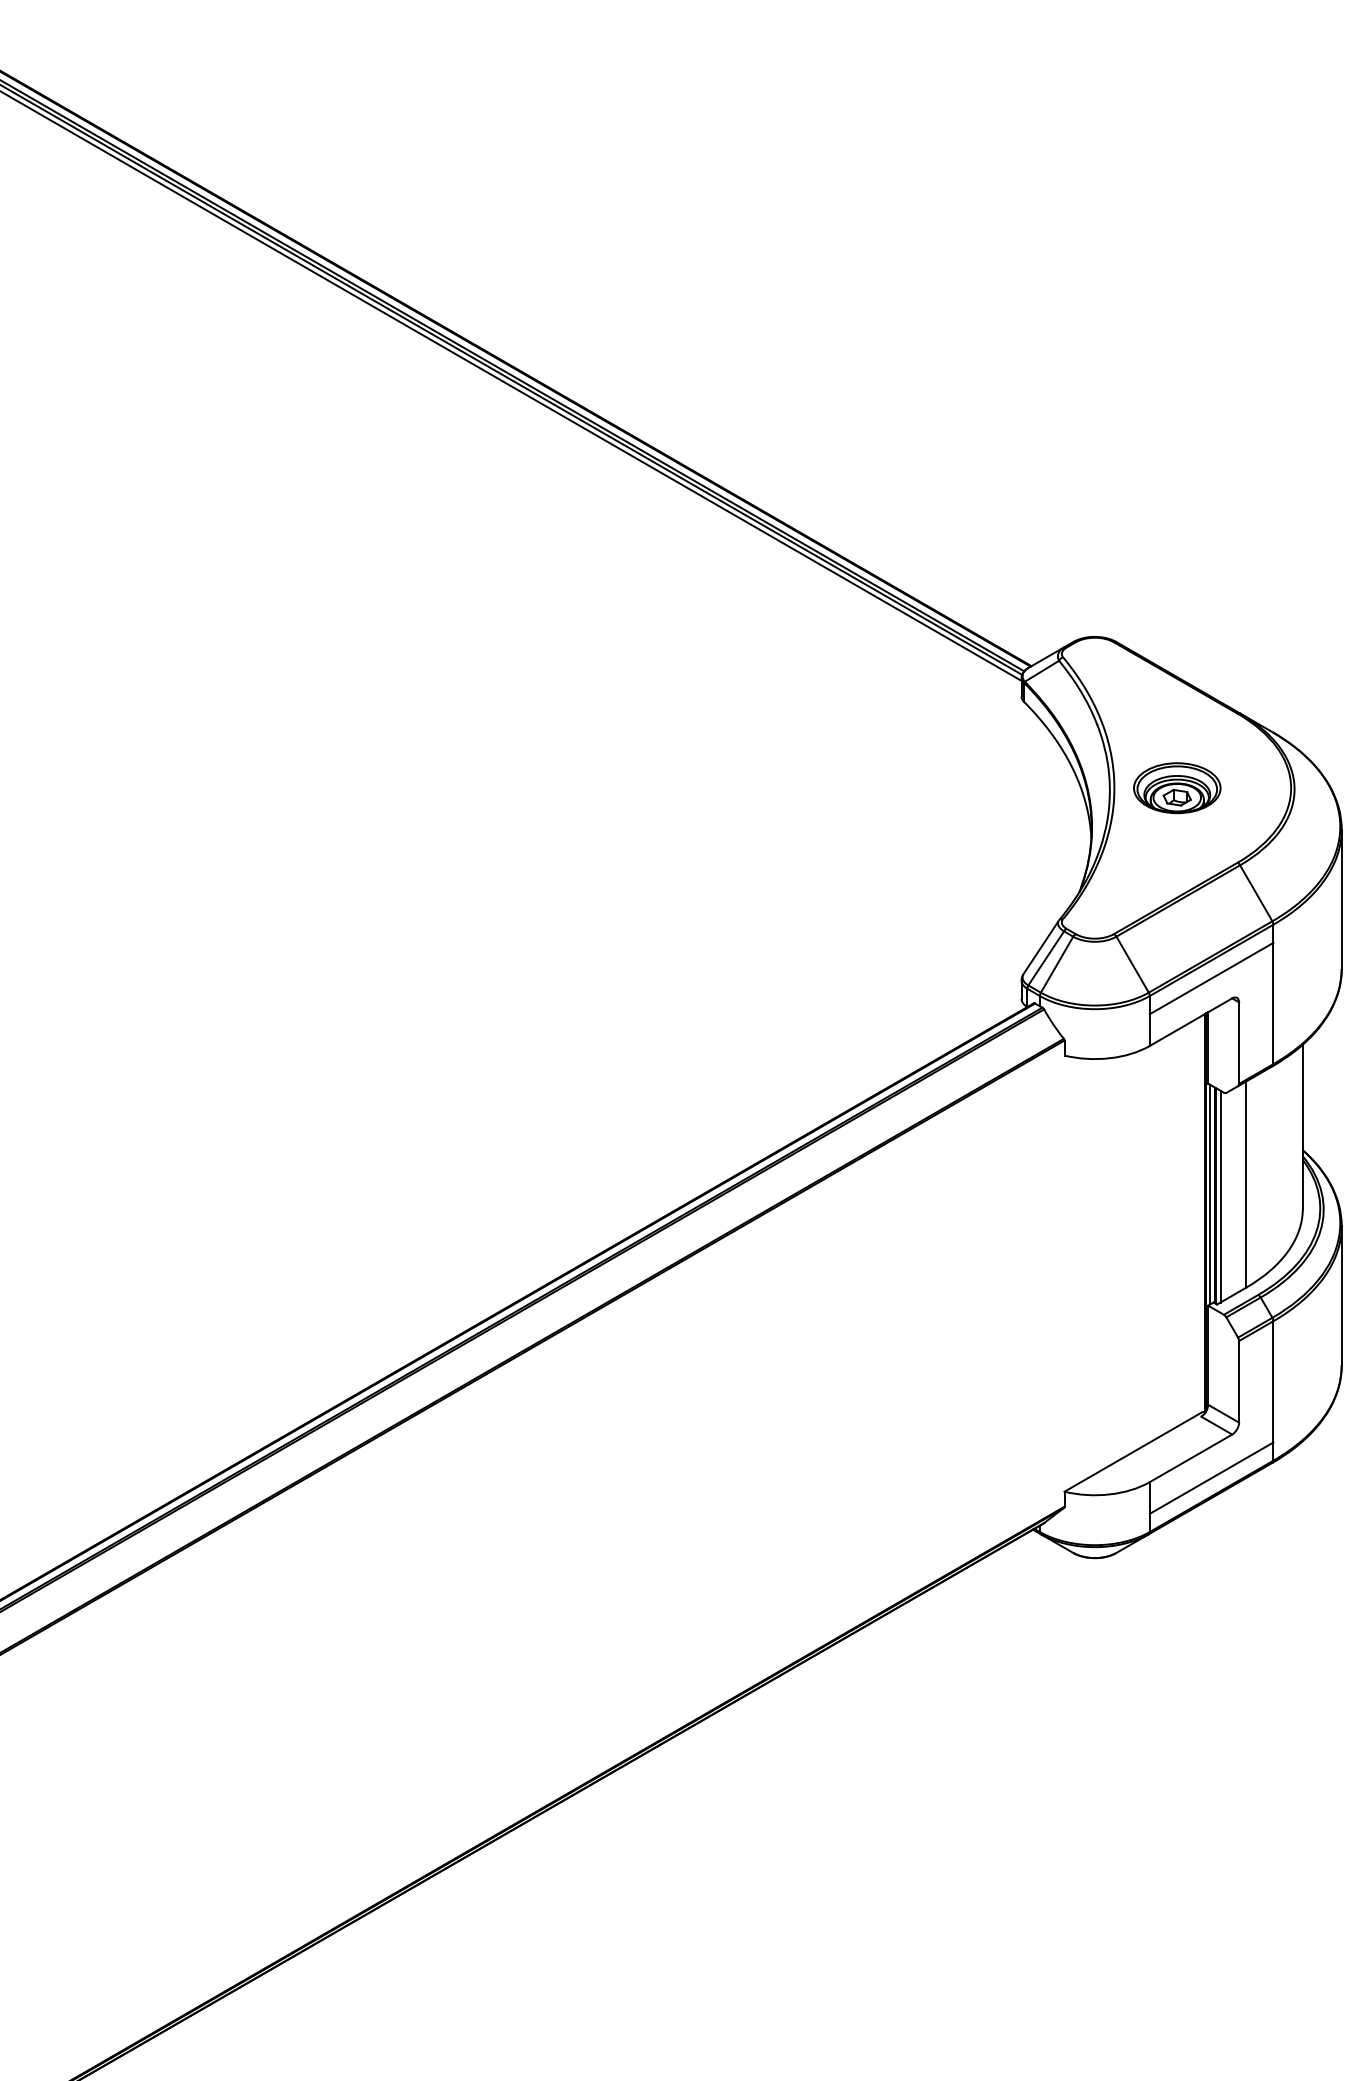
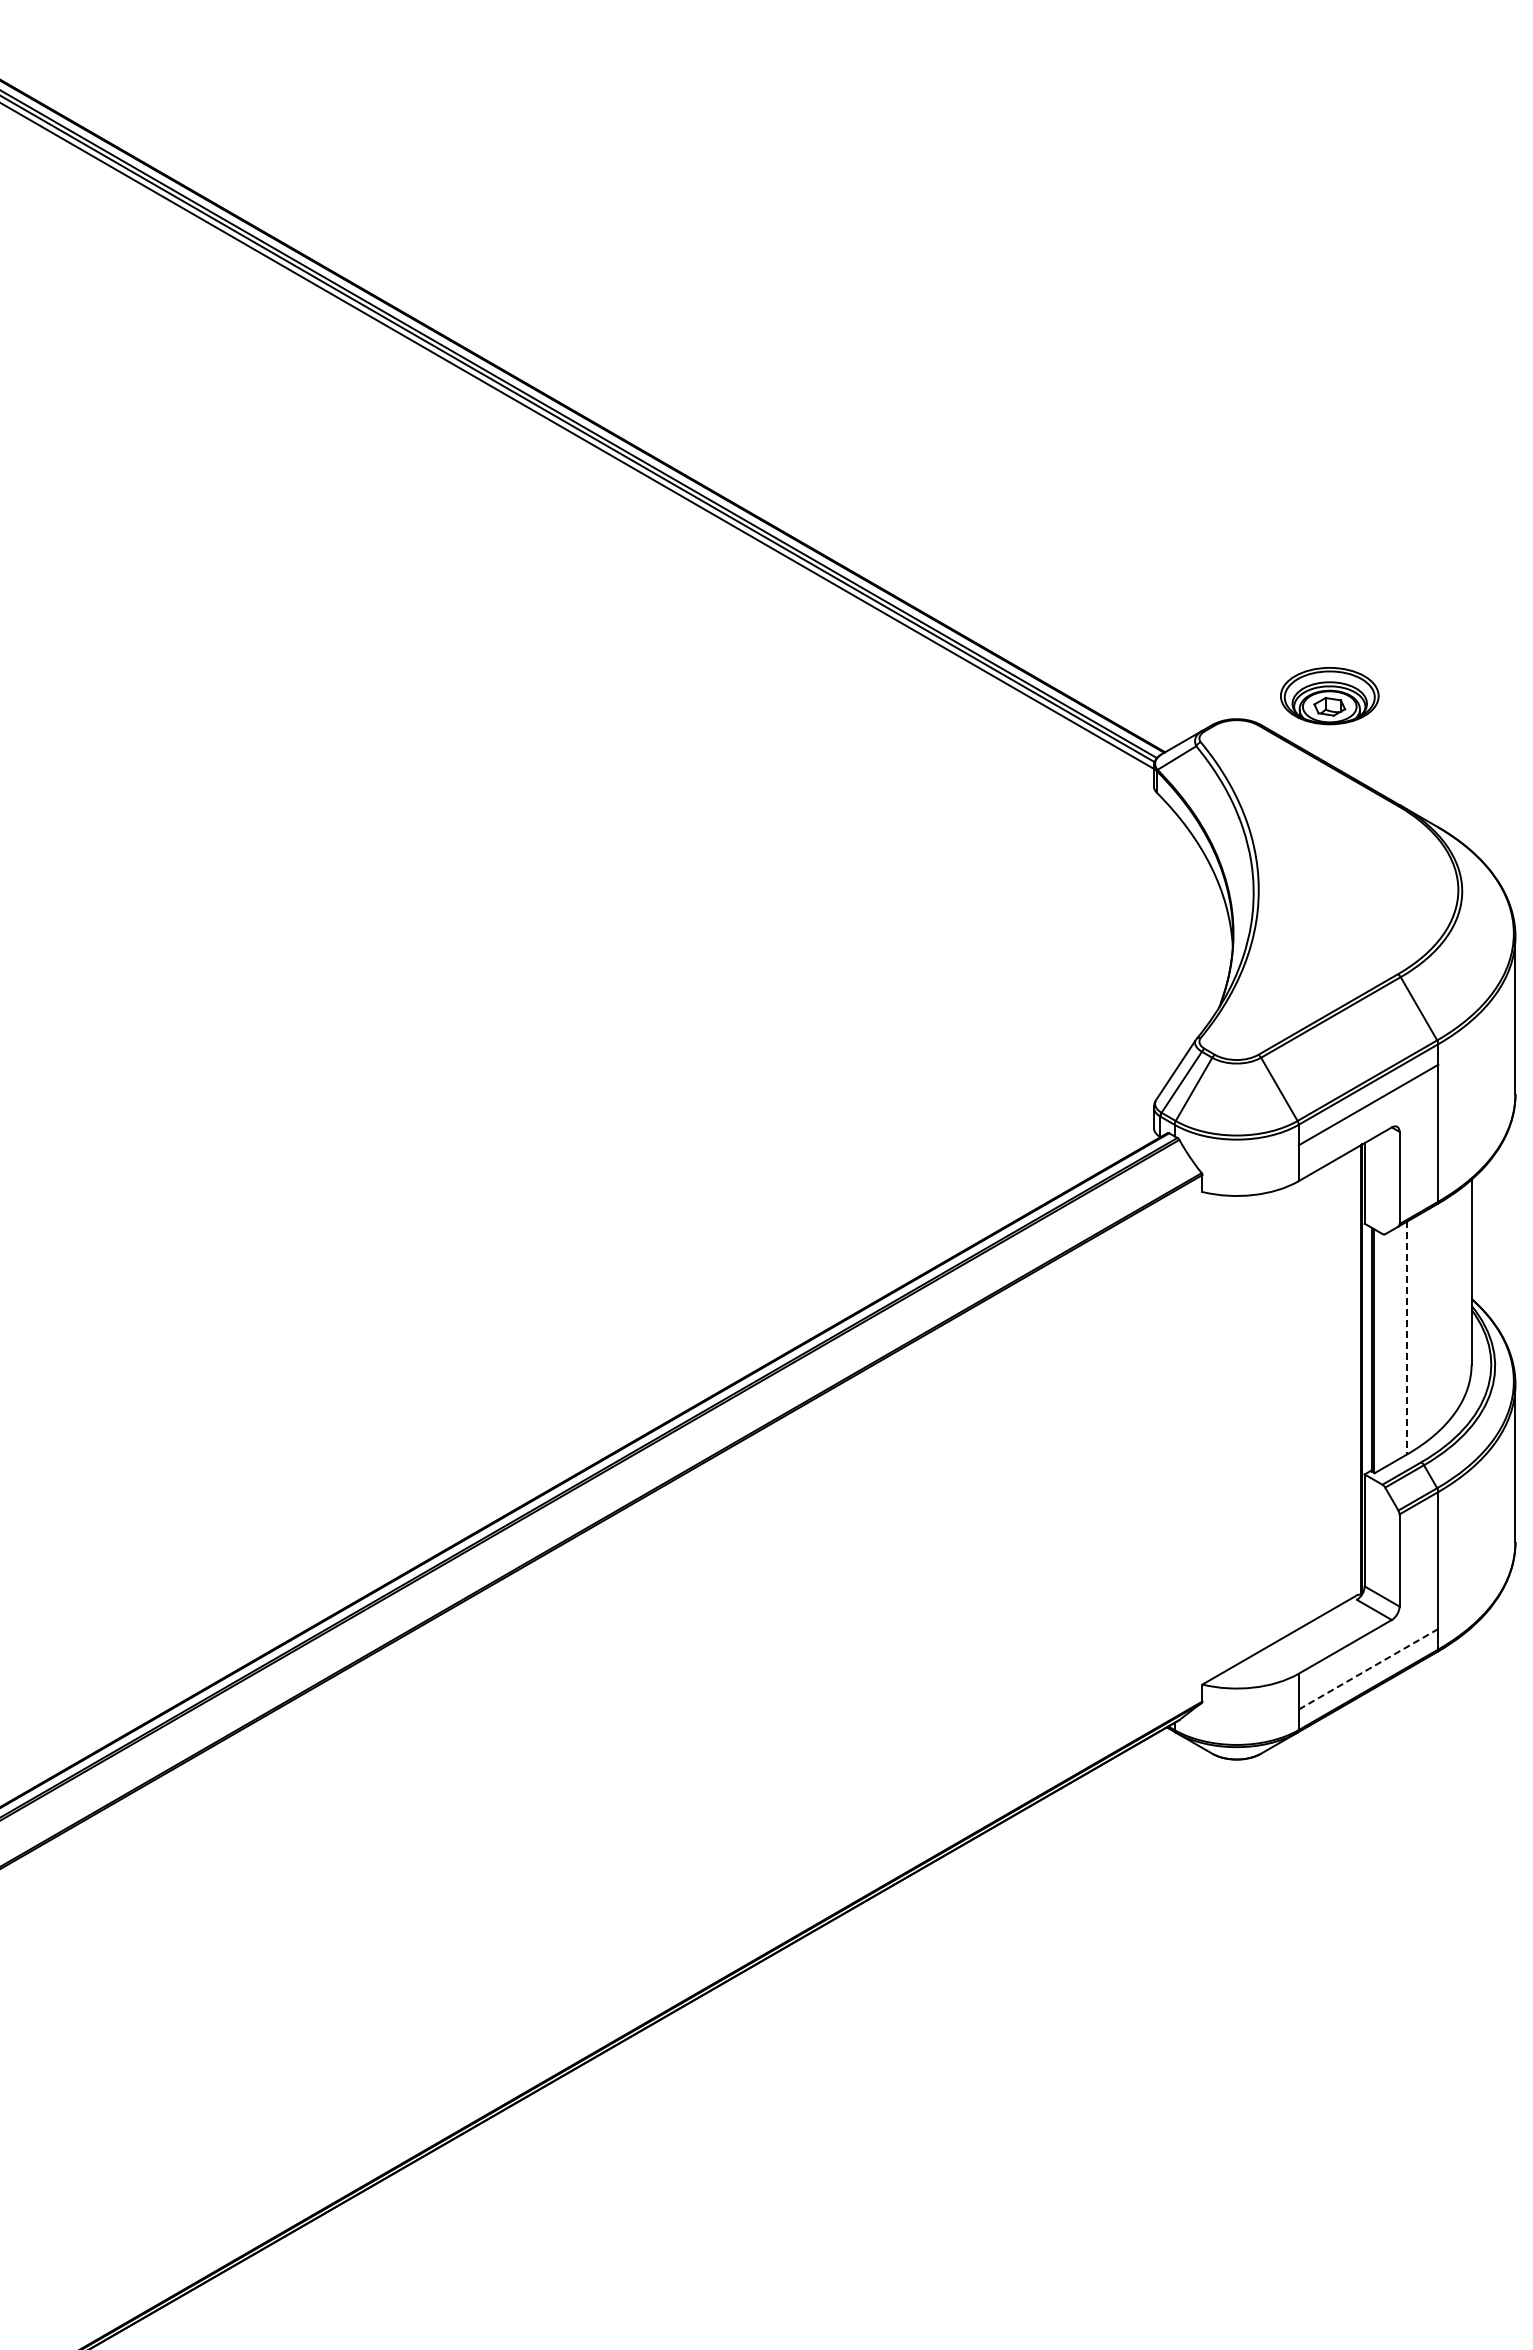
part: (1177, 788) -> (1329, 696), moved
line: (1246, 1185) -> (1407, 1338), solid -> dashed
line: (1210, 1195) -> (1367, 1349), removed
line: (1220, 1195) -> (1378, 1350), removed
line: (1211, 1478) -> (1368, 1669), solid -> dashed

